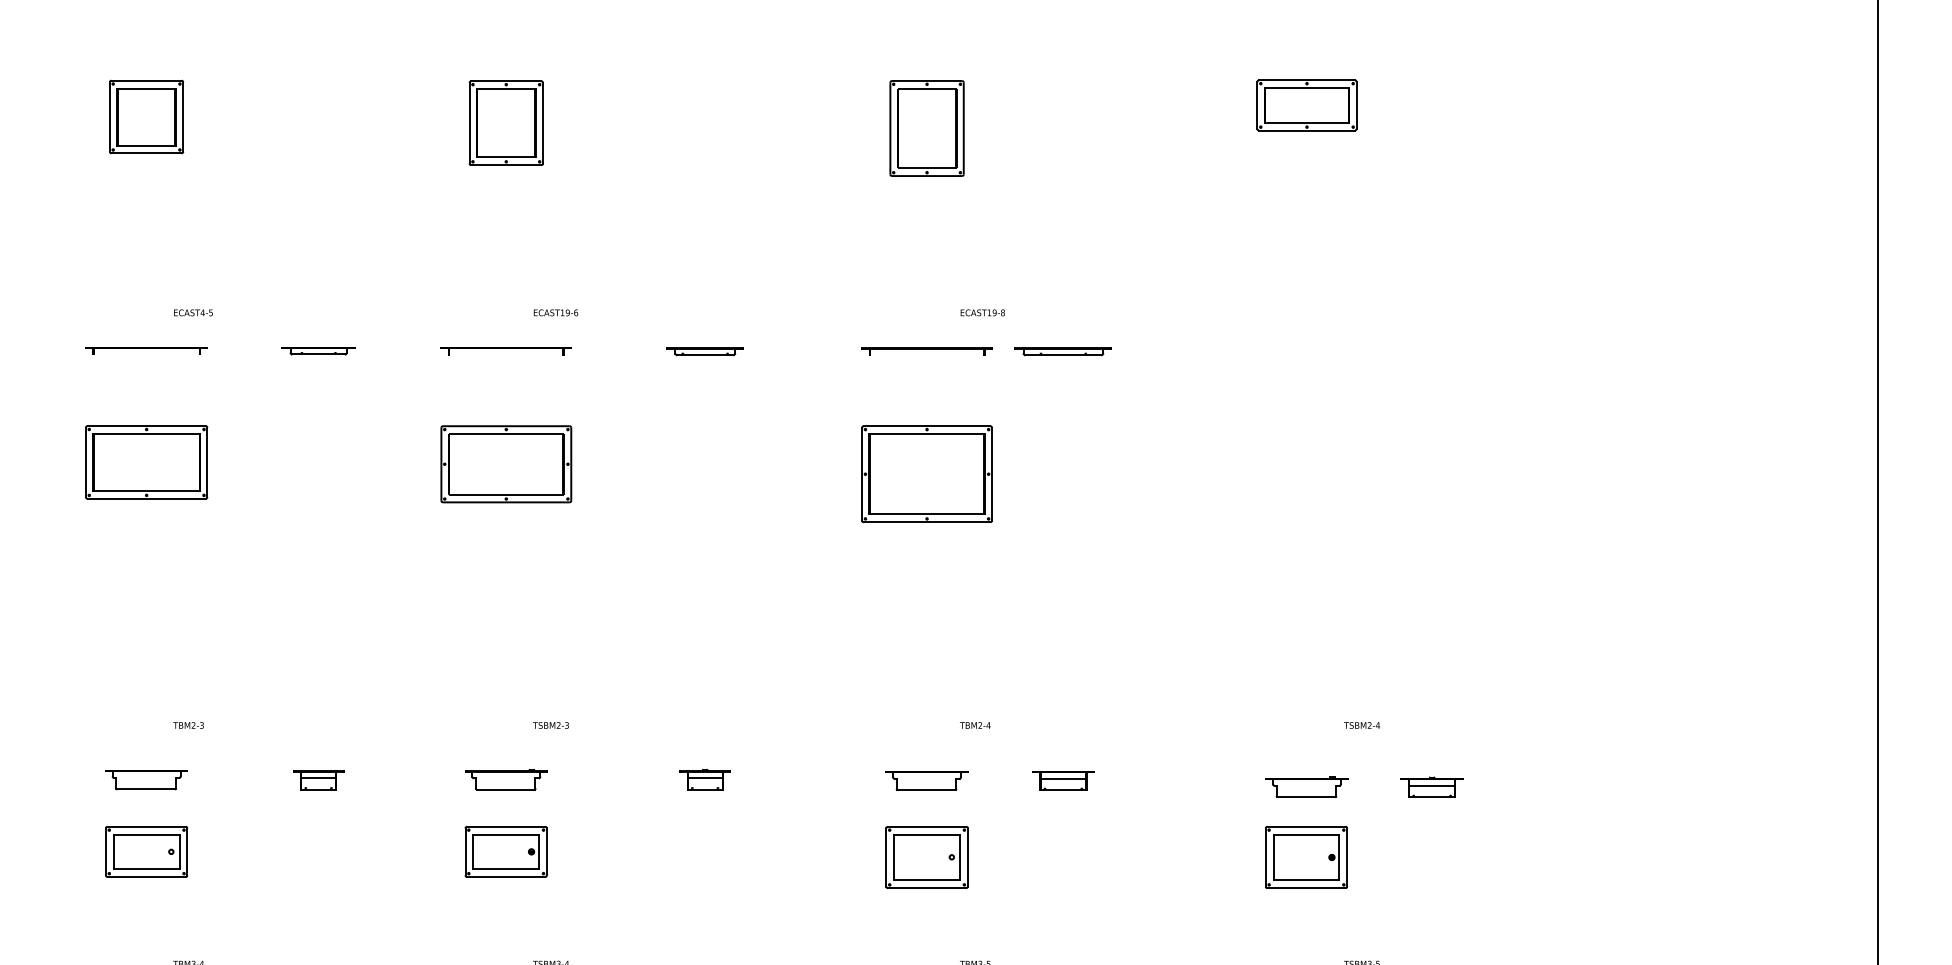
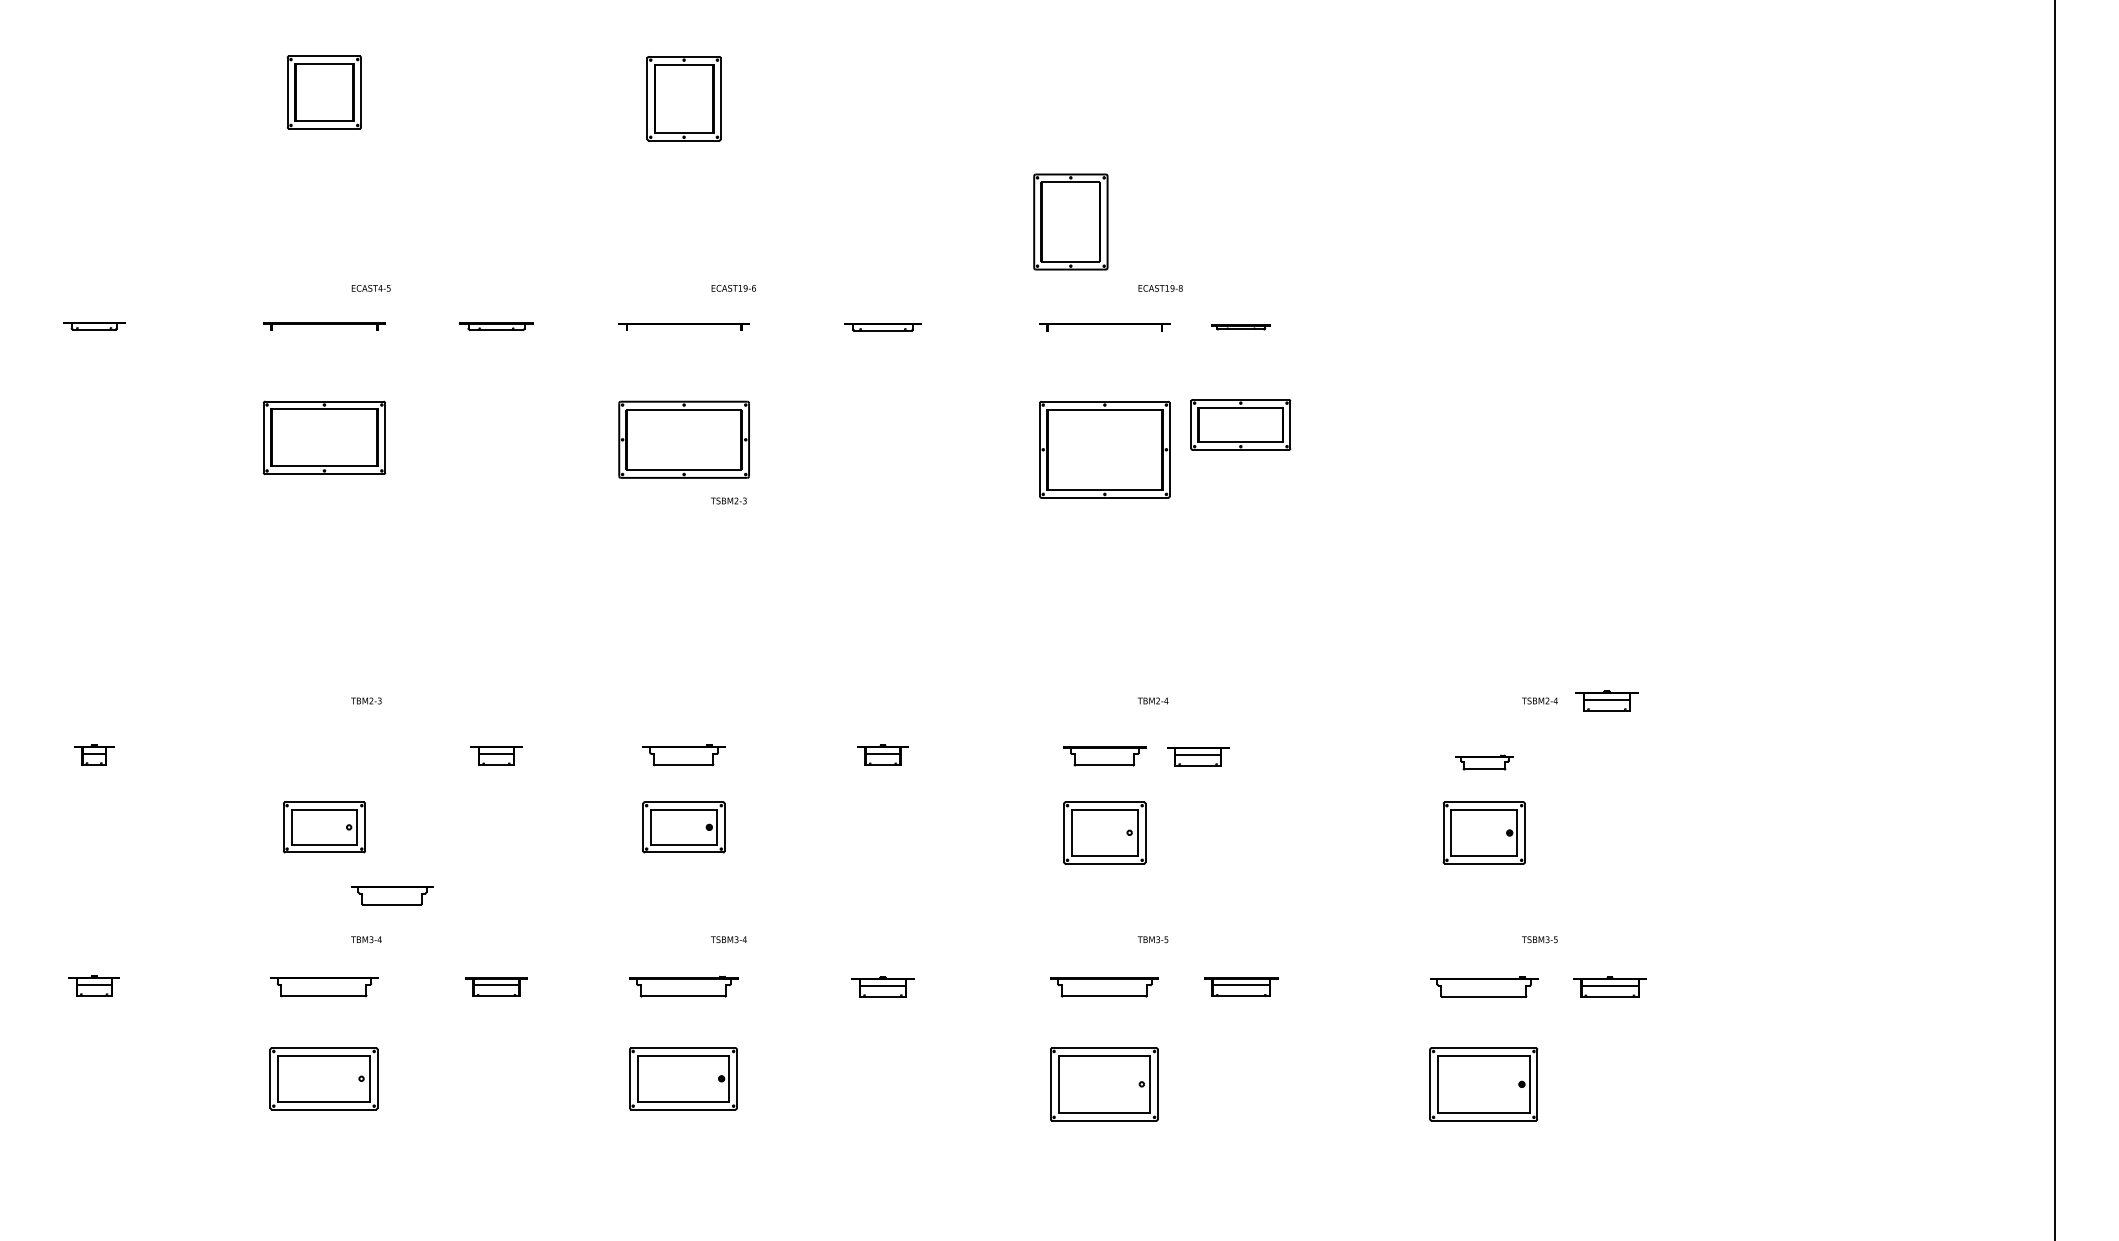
part: (1306, 104) -> (1240, 424), moved
part: (926, 127) -> (1070, 221), moved
part: (1062, 351) -> (1240, 327), size x0.6
text: (550, 724) -> (728, 500), moved
part: (146, 779) -> (392, 895), moved
part: (1063, 780) -> (1198, 756), moved
part: (1306, 786) -> (1484, 762), size x0.7
part: (1431, 786) -> (1606, 700), moved

